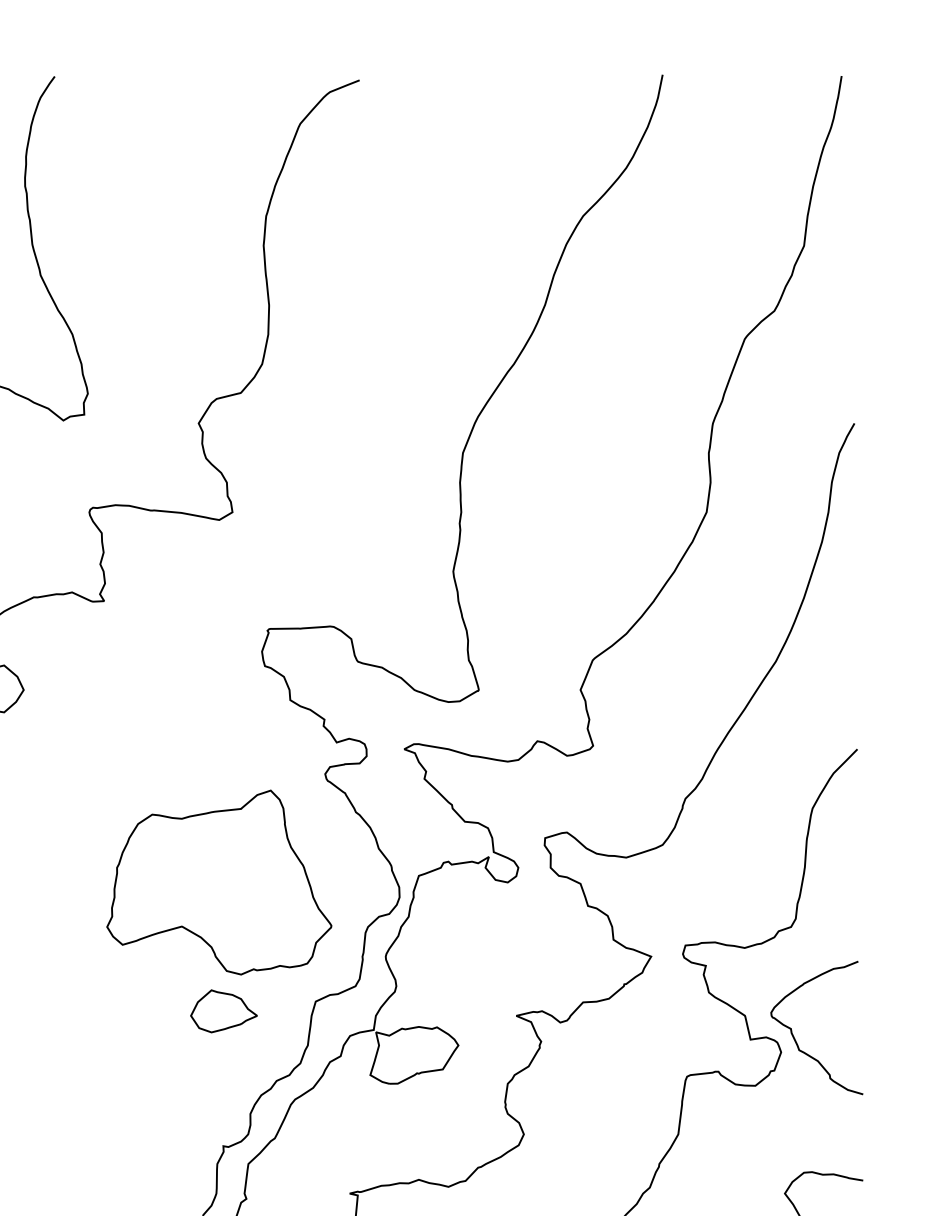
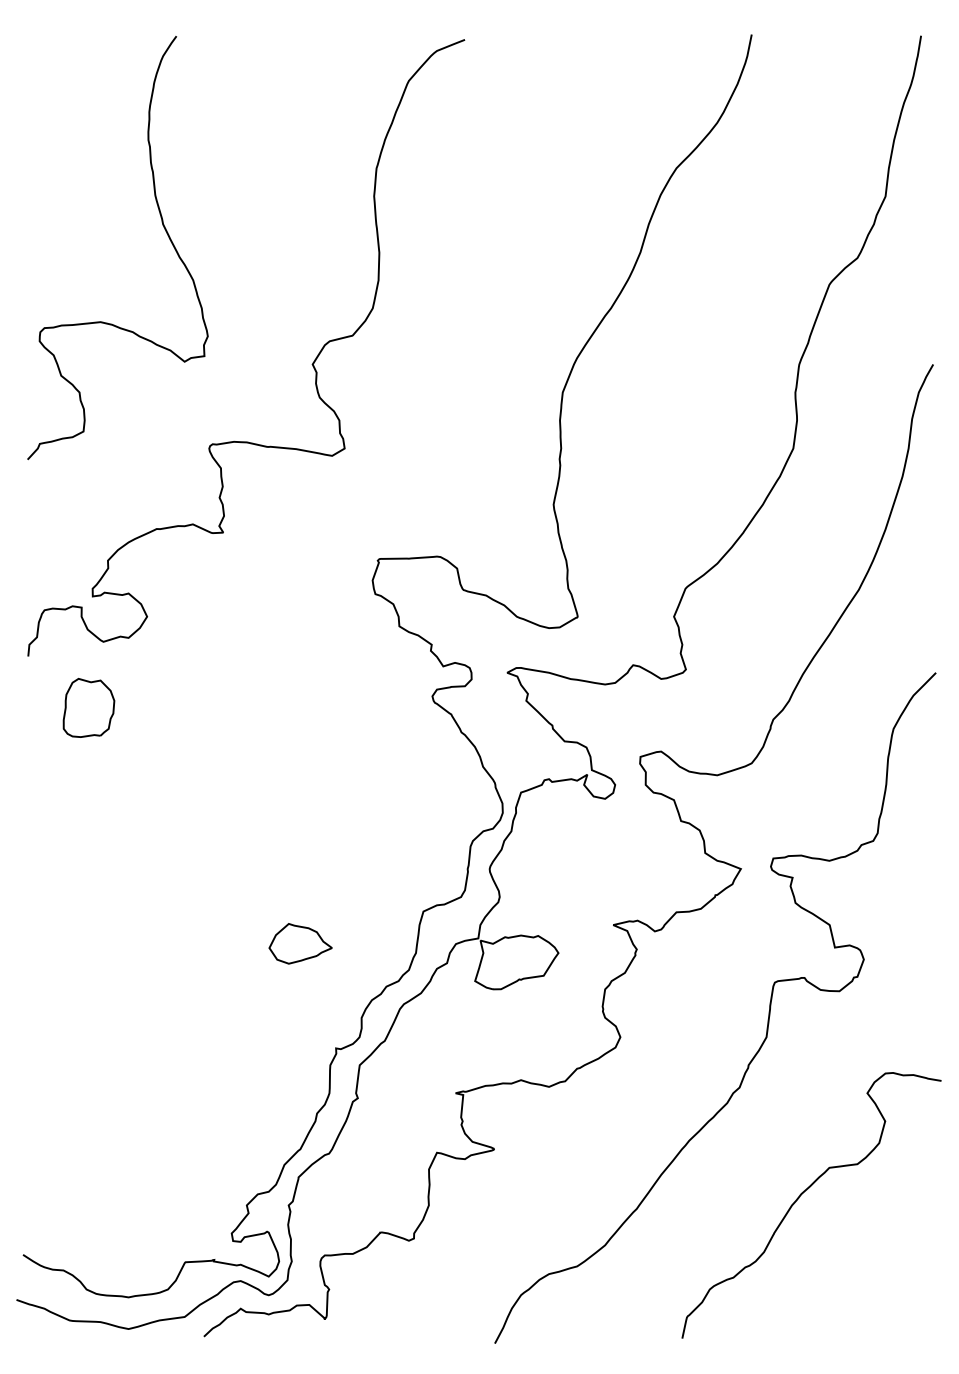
part: (219, 882) -> (332, 798), removed
part: (223, 1011) -> (300, 943), moved
curve: (795, 1038) -> (877, 946), removed

